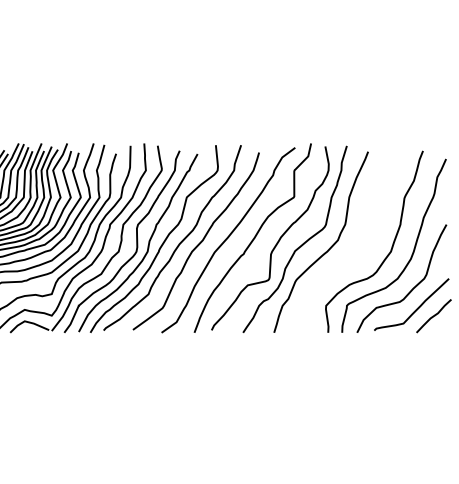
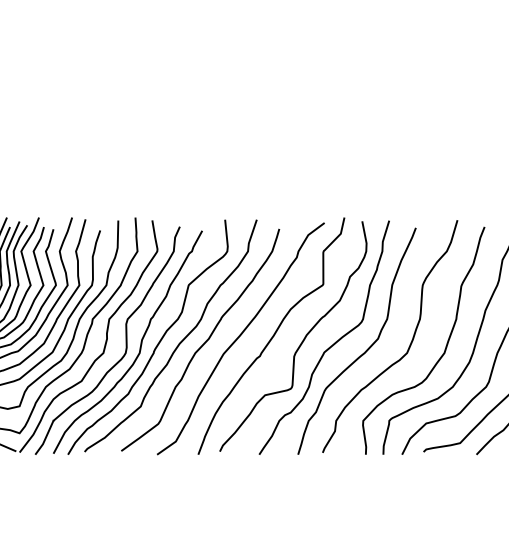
curve: (362, 245) -> (408, 345), added

